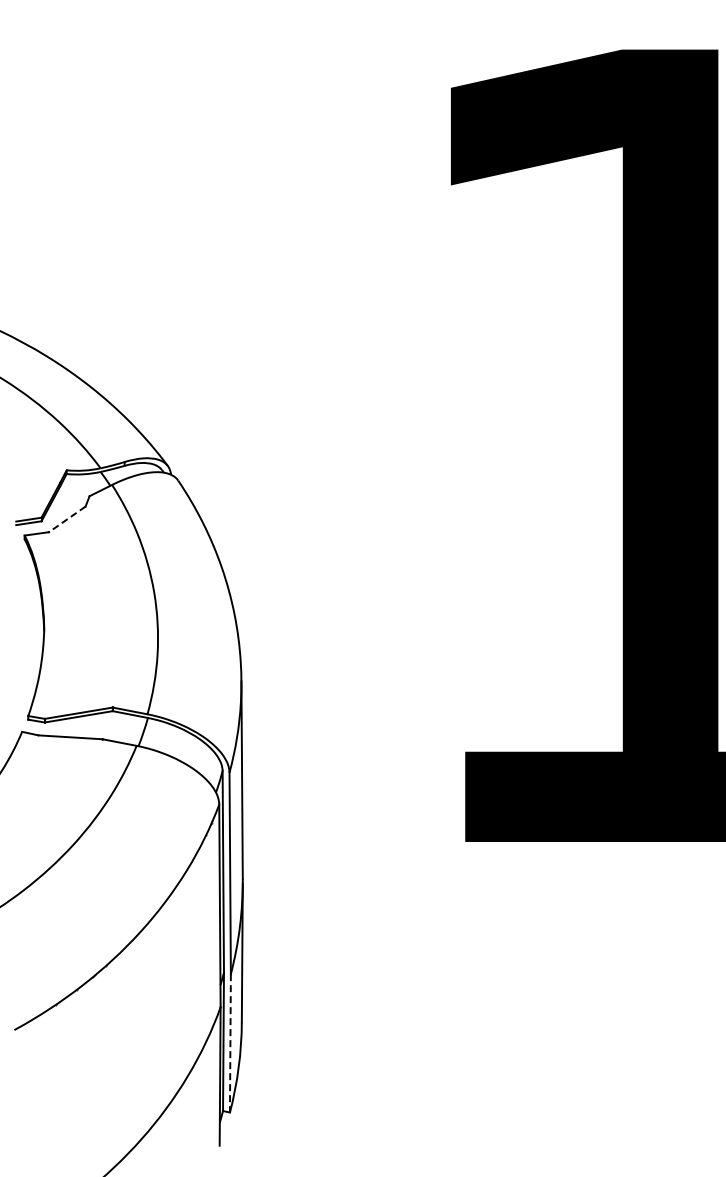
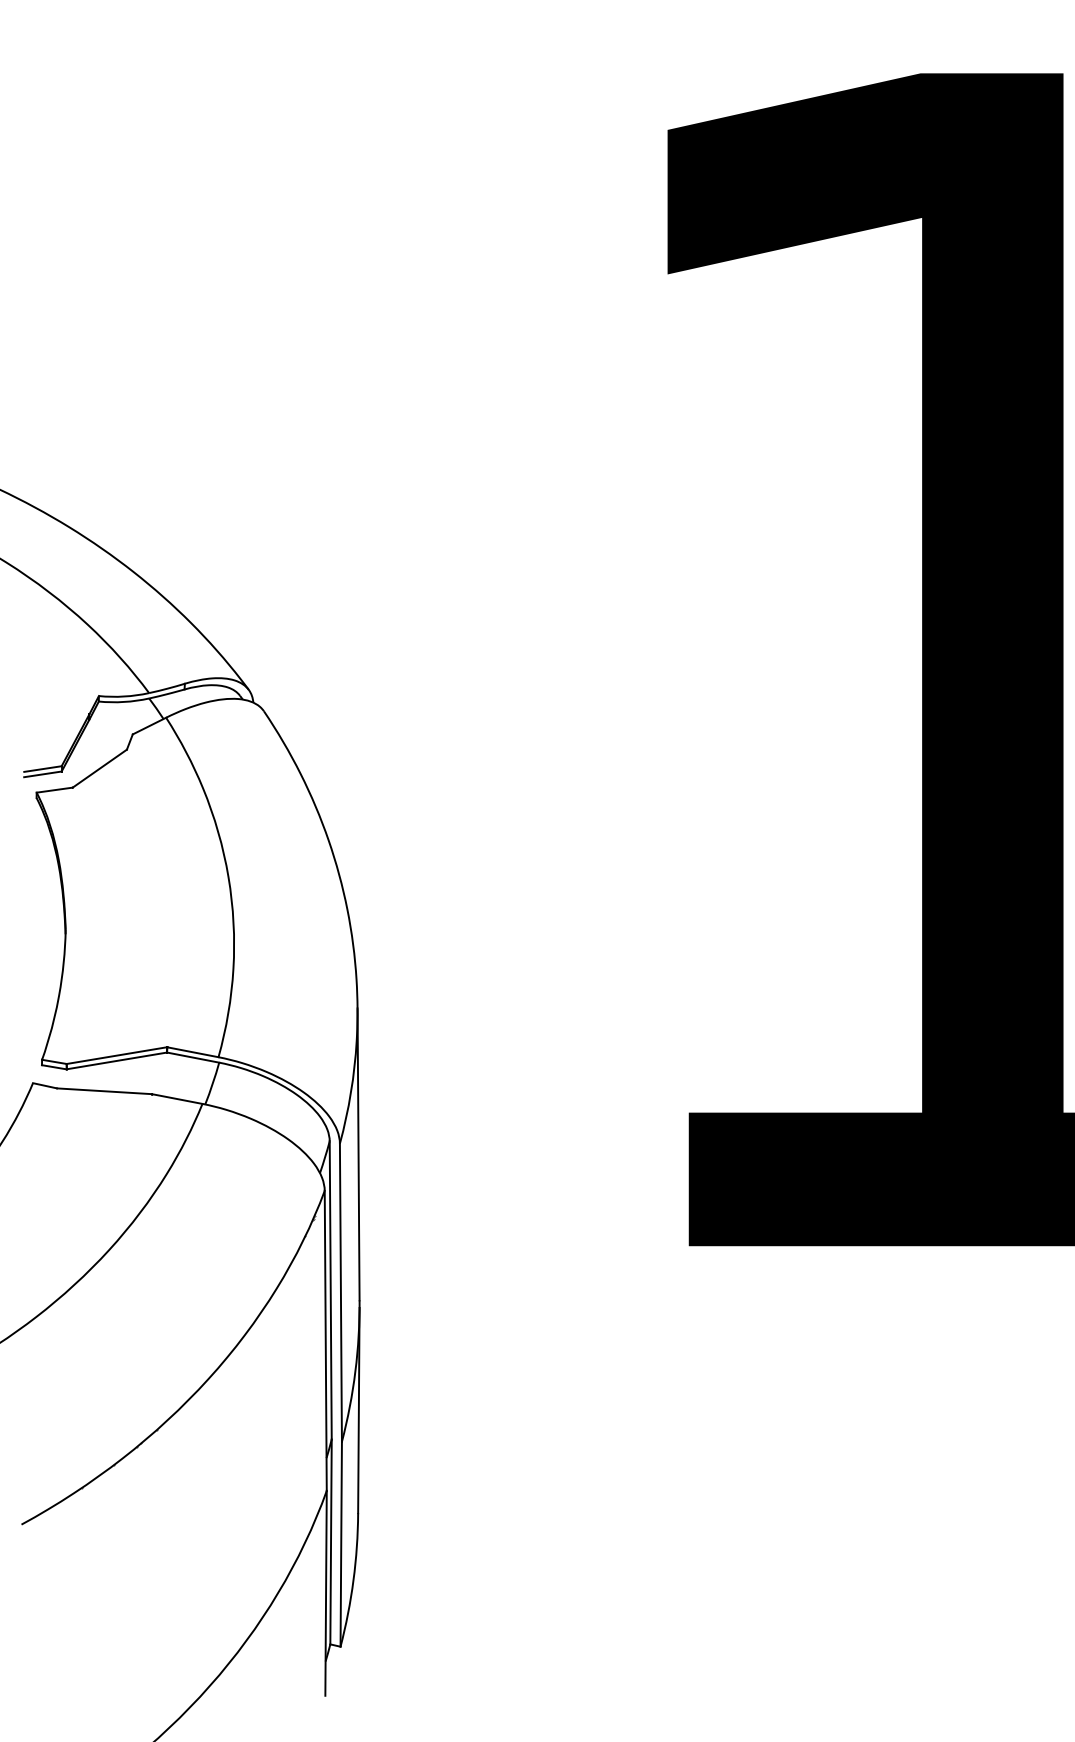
line: (66, 519) -> (98, 768), dashed -> solid
line: (230, 1043) -> (341, 1544), dashed -> solid

